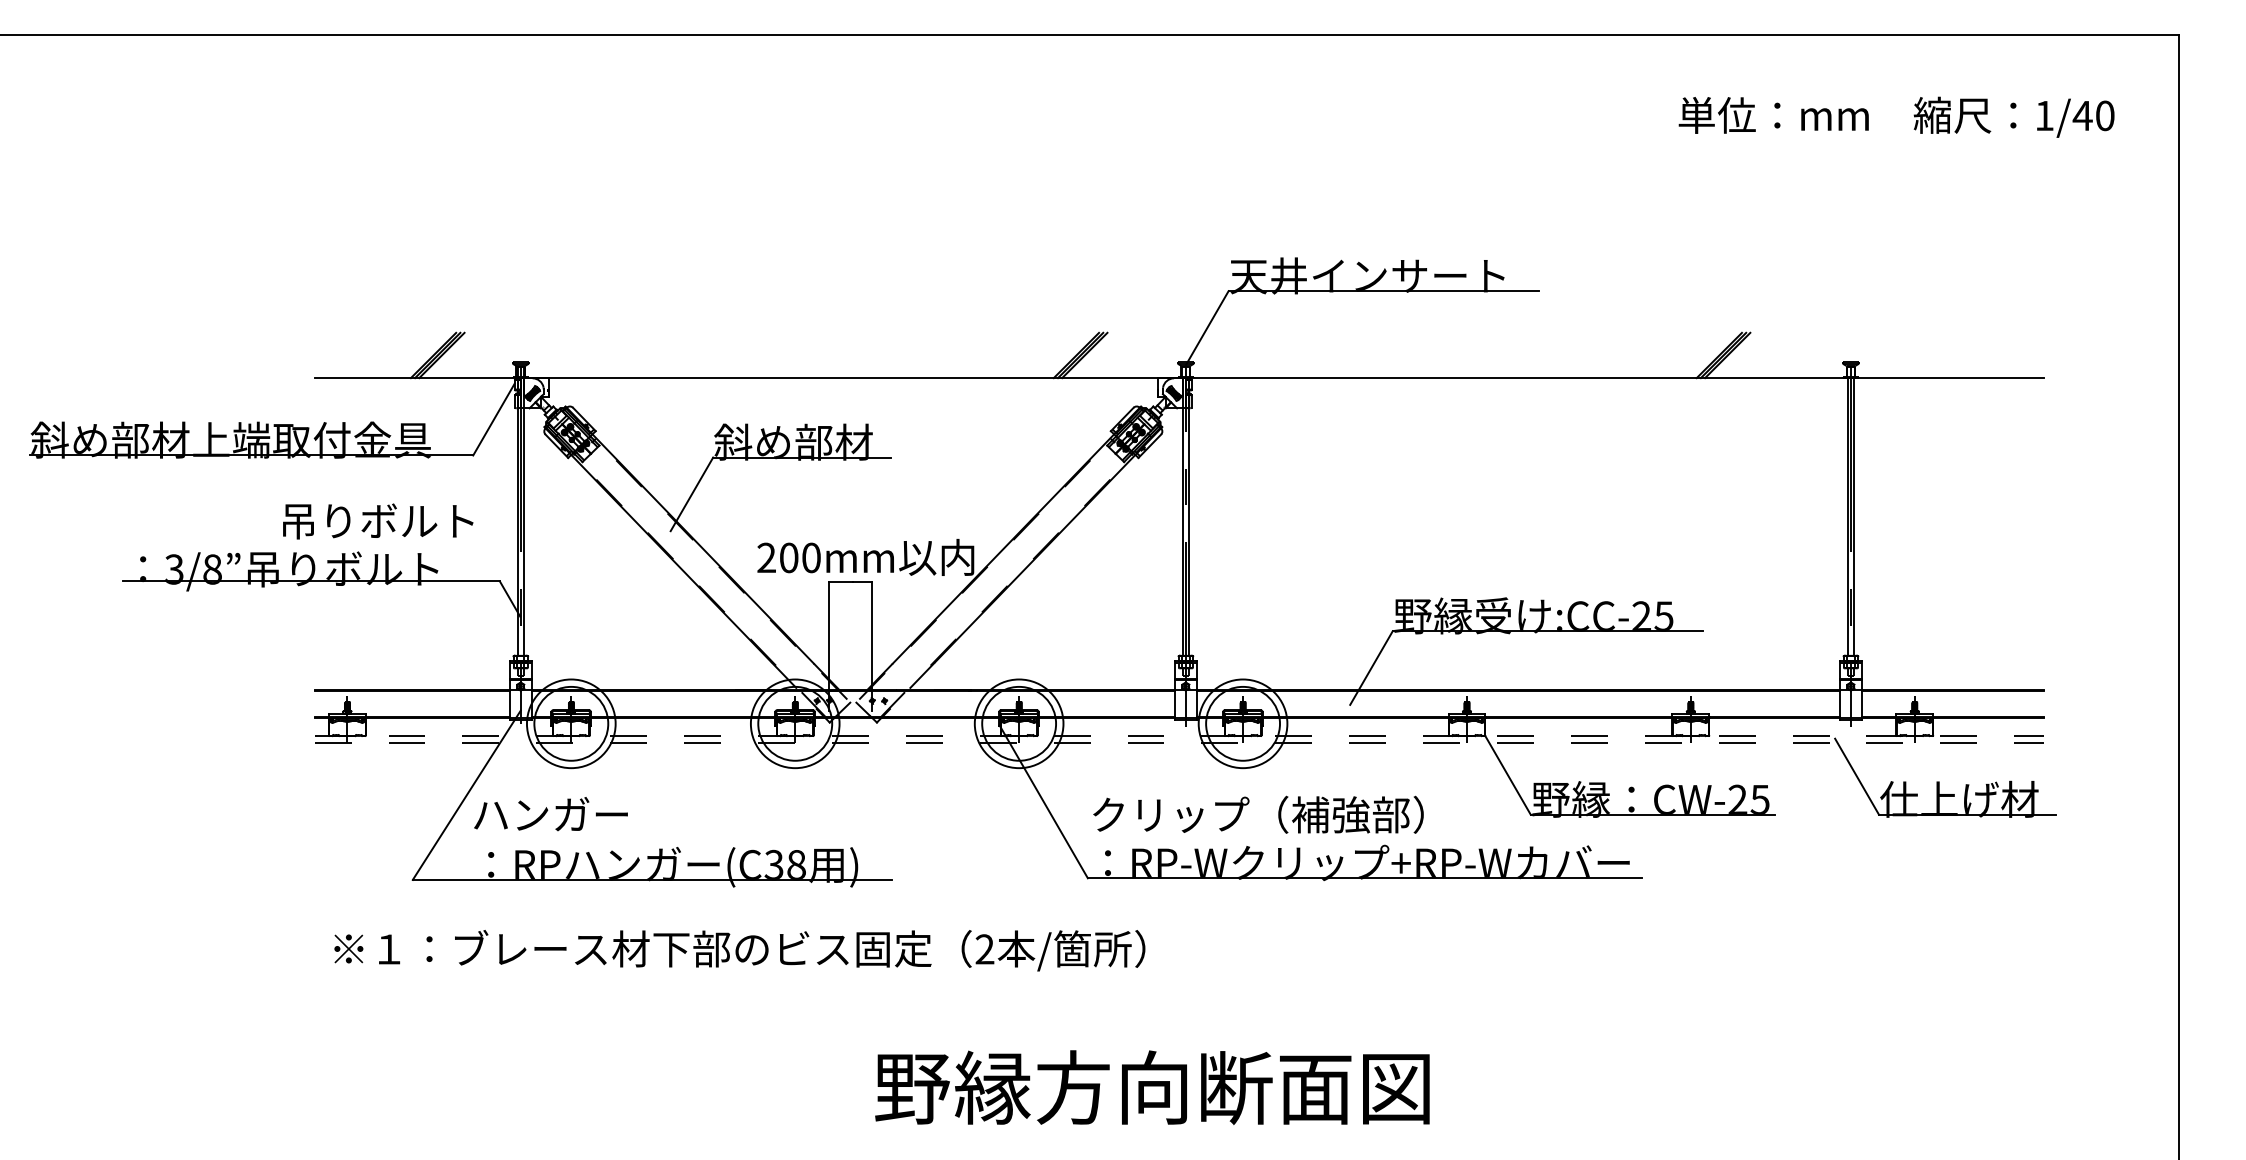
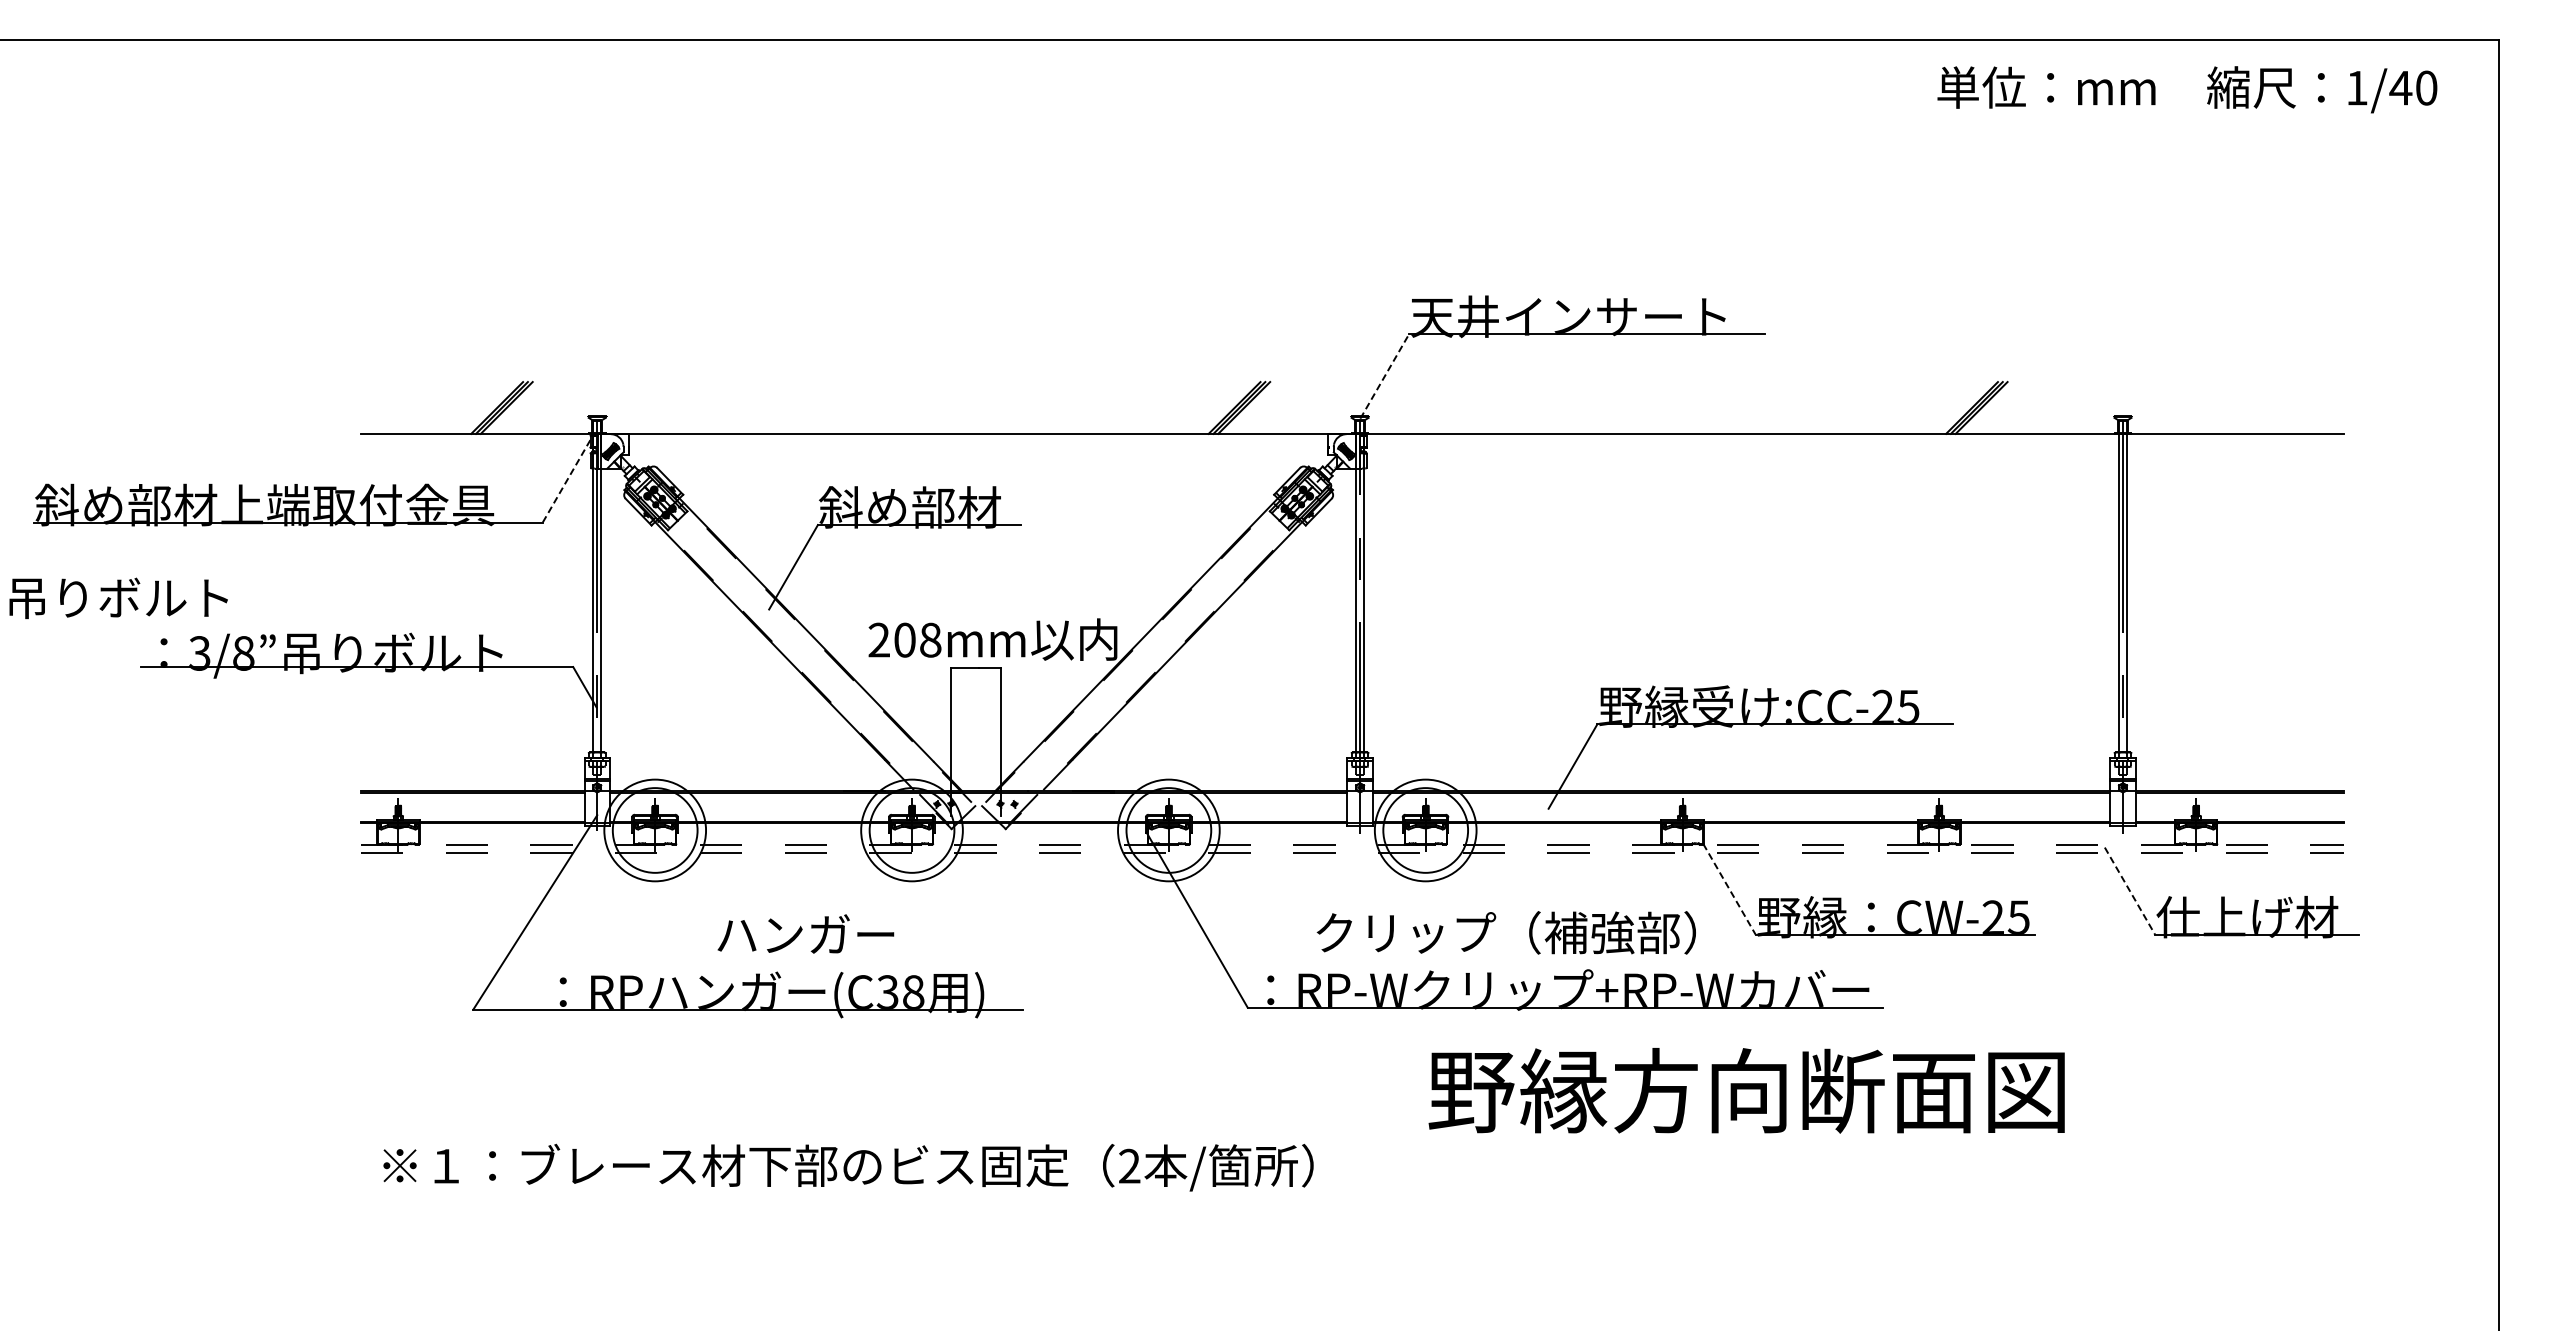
text: (1896, 117) -> (2187, 89), moved
line: (1207, 328) -> (1384, 376), solid -> dashed
line: (493, 419) -> (566, 481), solid -> dashed
text: (378, 520) -> (118, 597), moved
text: (811, 557) -> (930, 639), 200mm -> 208mm
line: (1507, 775) -> (1729, 889), solid -> dashed
line: (1857, 777) -> (2130, 891), solid -> dashed
text: (550, 813) -> (805, 933), moved
text: (1257, 814) -> (1505, 932), moved
text: (739, 950) -> (848, 1167), moved
text: (1152, 1087) -> (1746, 1090), moved

